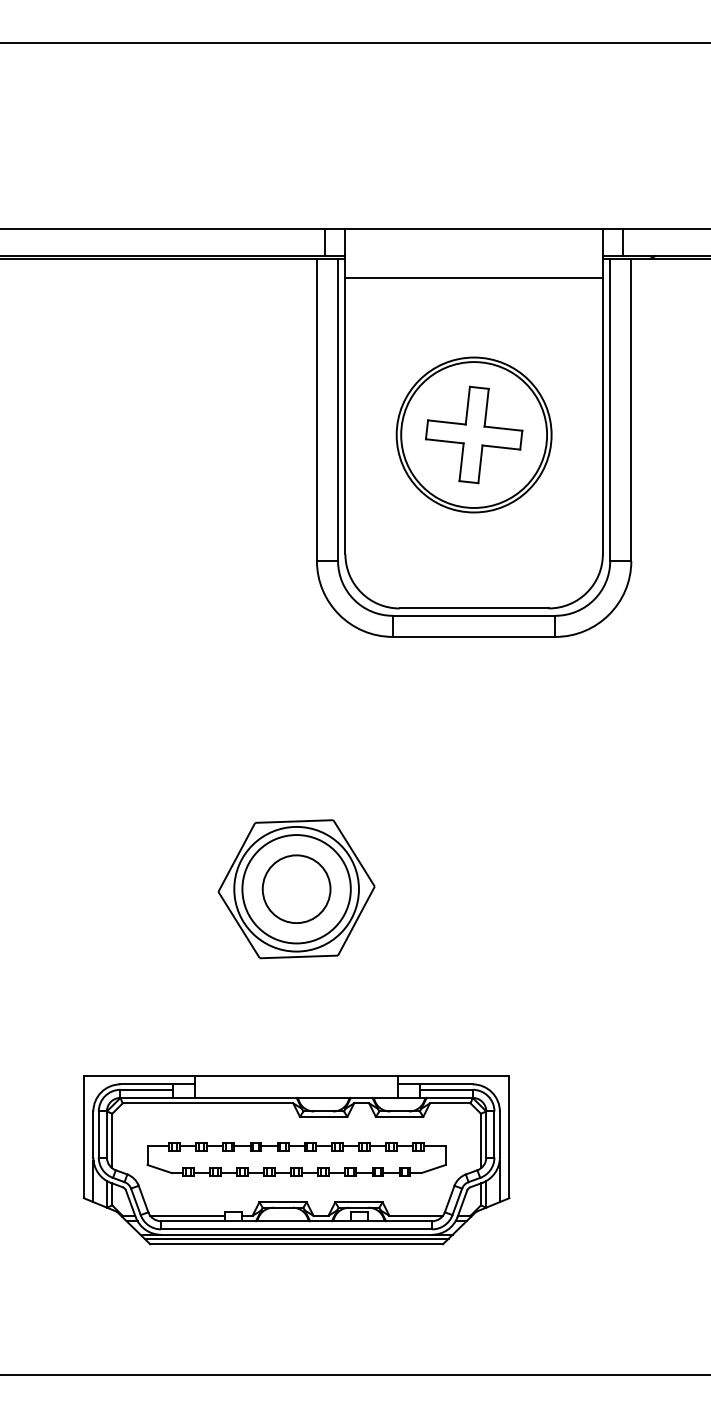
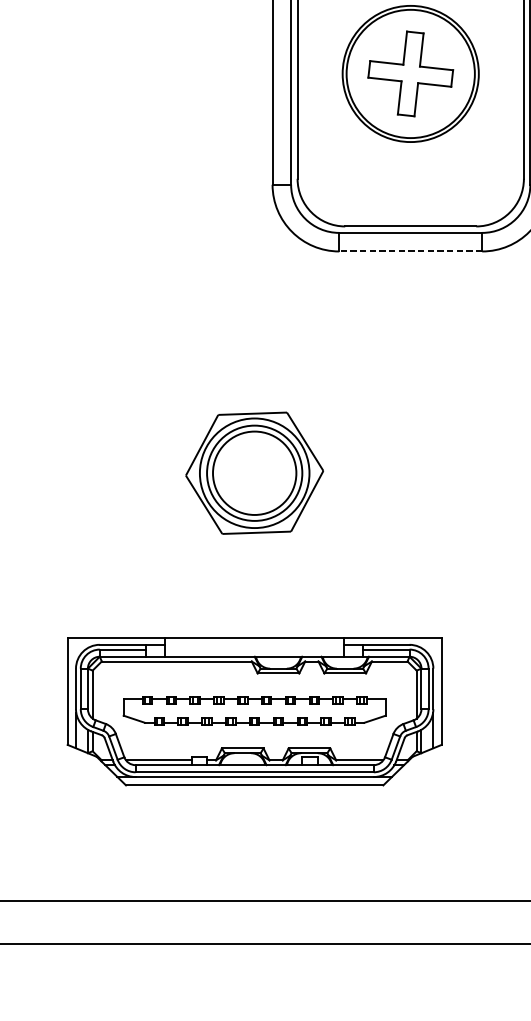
line: (473, 636) -> (410, 251), solid -> dashed
circle: (296, 889) -> (254, 473), size x1.4
line: (296, 1238) -> (254, 780), removed

